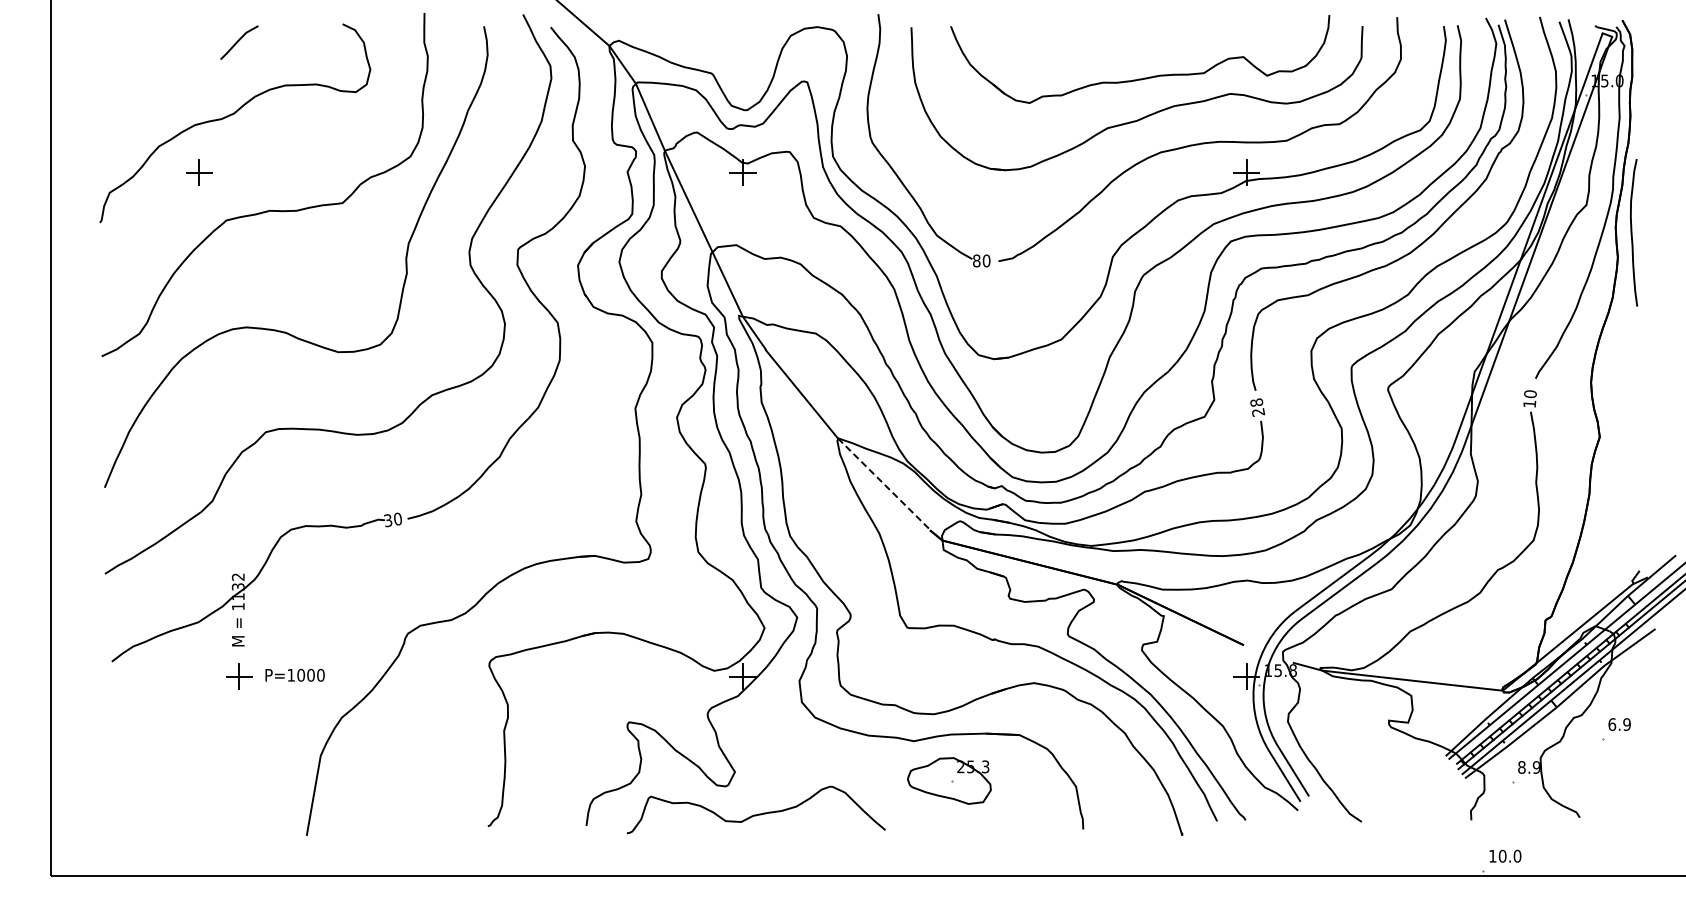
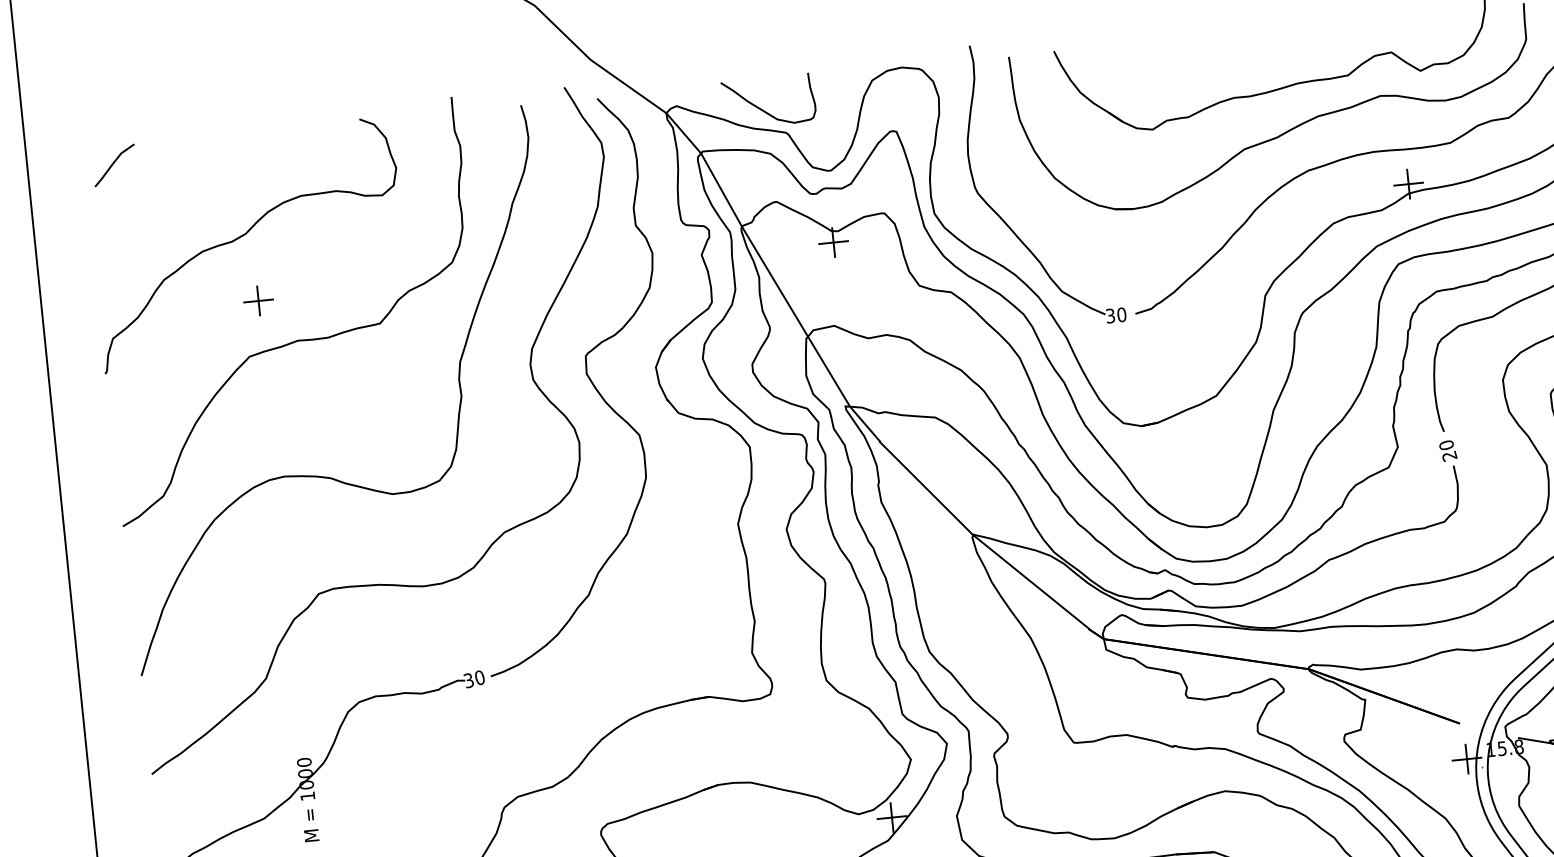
line: (239, 41) -> (114, 164), moved
curve: (694, 51) -> (764, 109), added
part: (199, 172) -> (258, 300), moved
text: (976, 260) -> (1110, 315), 80 -> 30
text: (1256, 402) -> (1446, 445), 28 -> 20
line: (884, 484) -> (1031, 581), dashed -> solid
text: (237, 586) -> (304, 773), 1132 -> 1000

